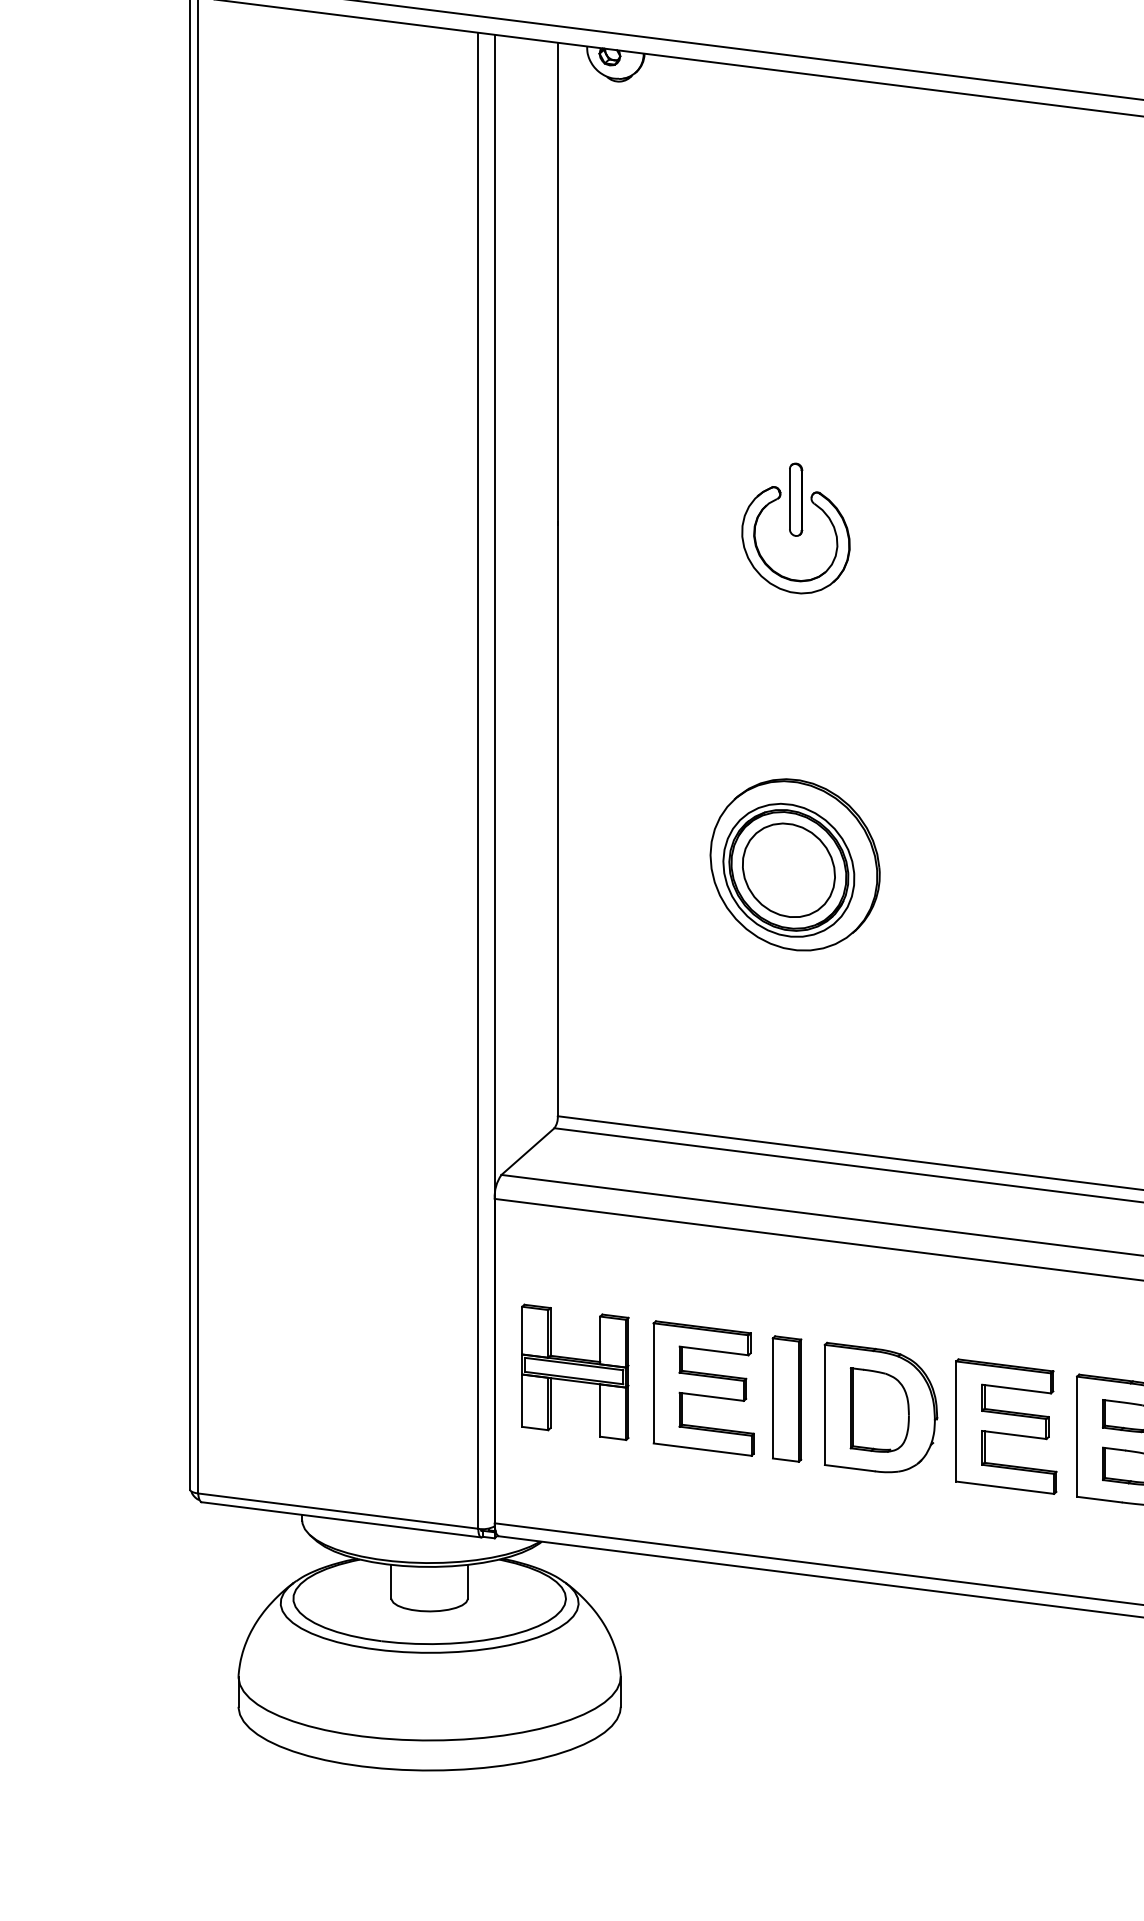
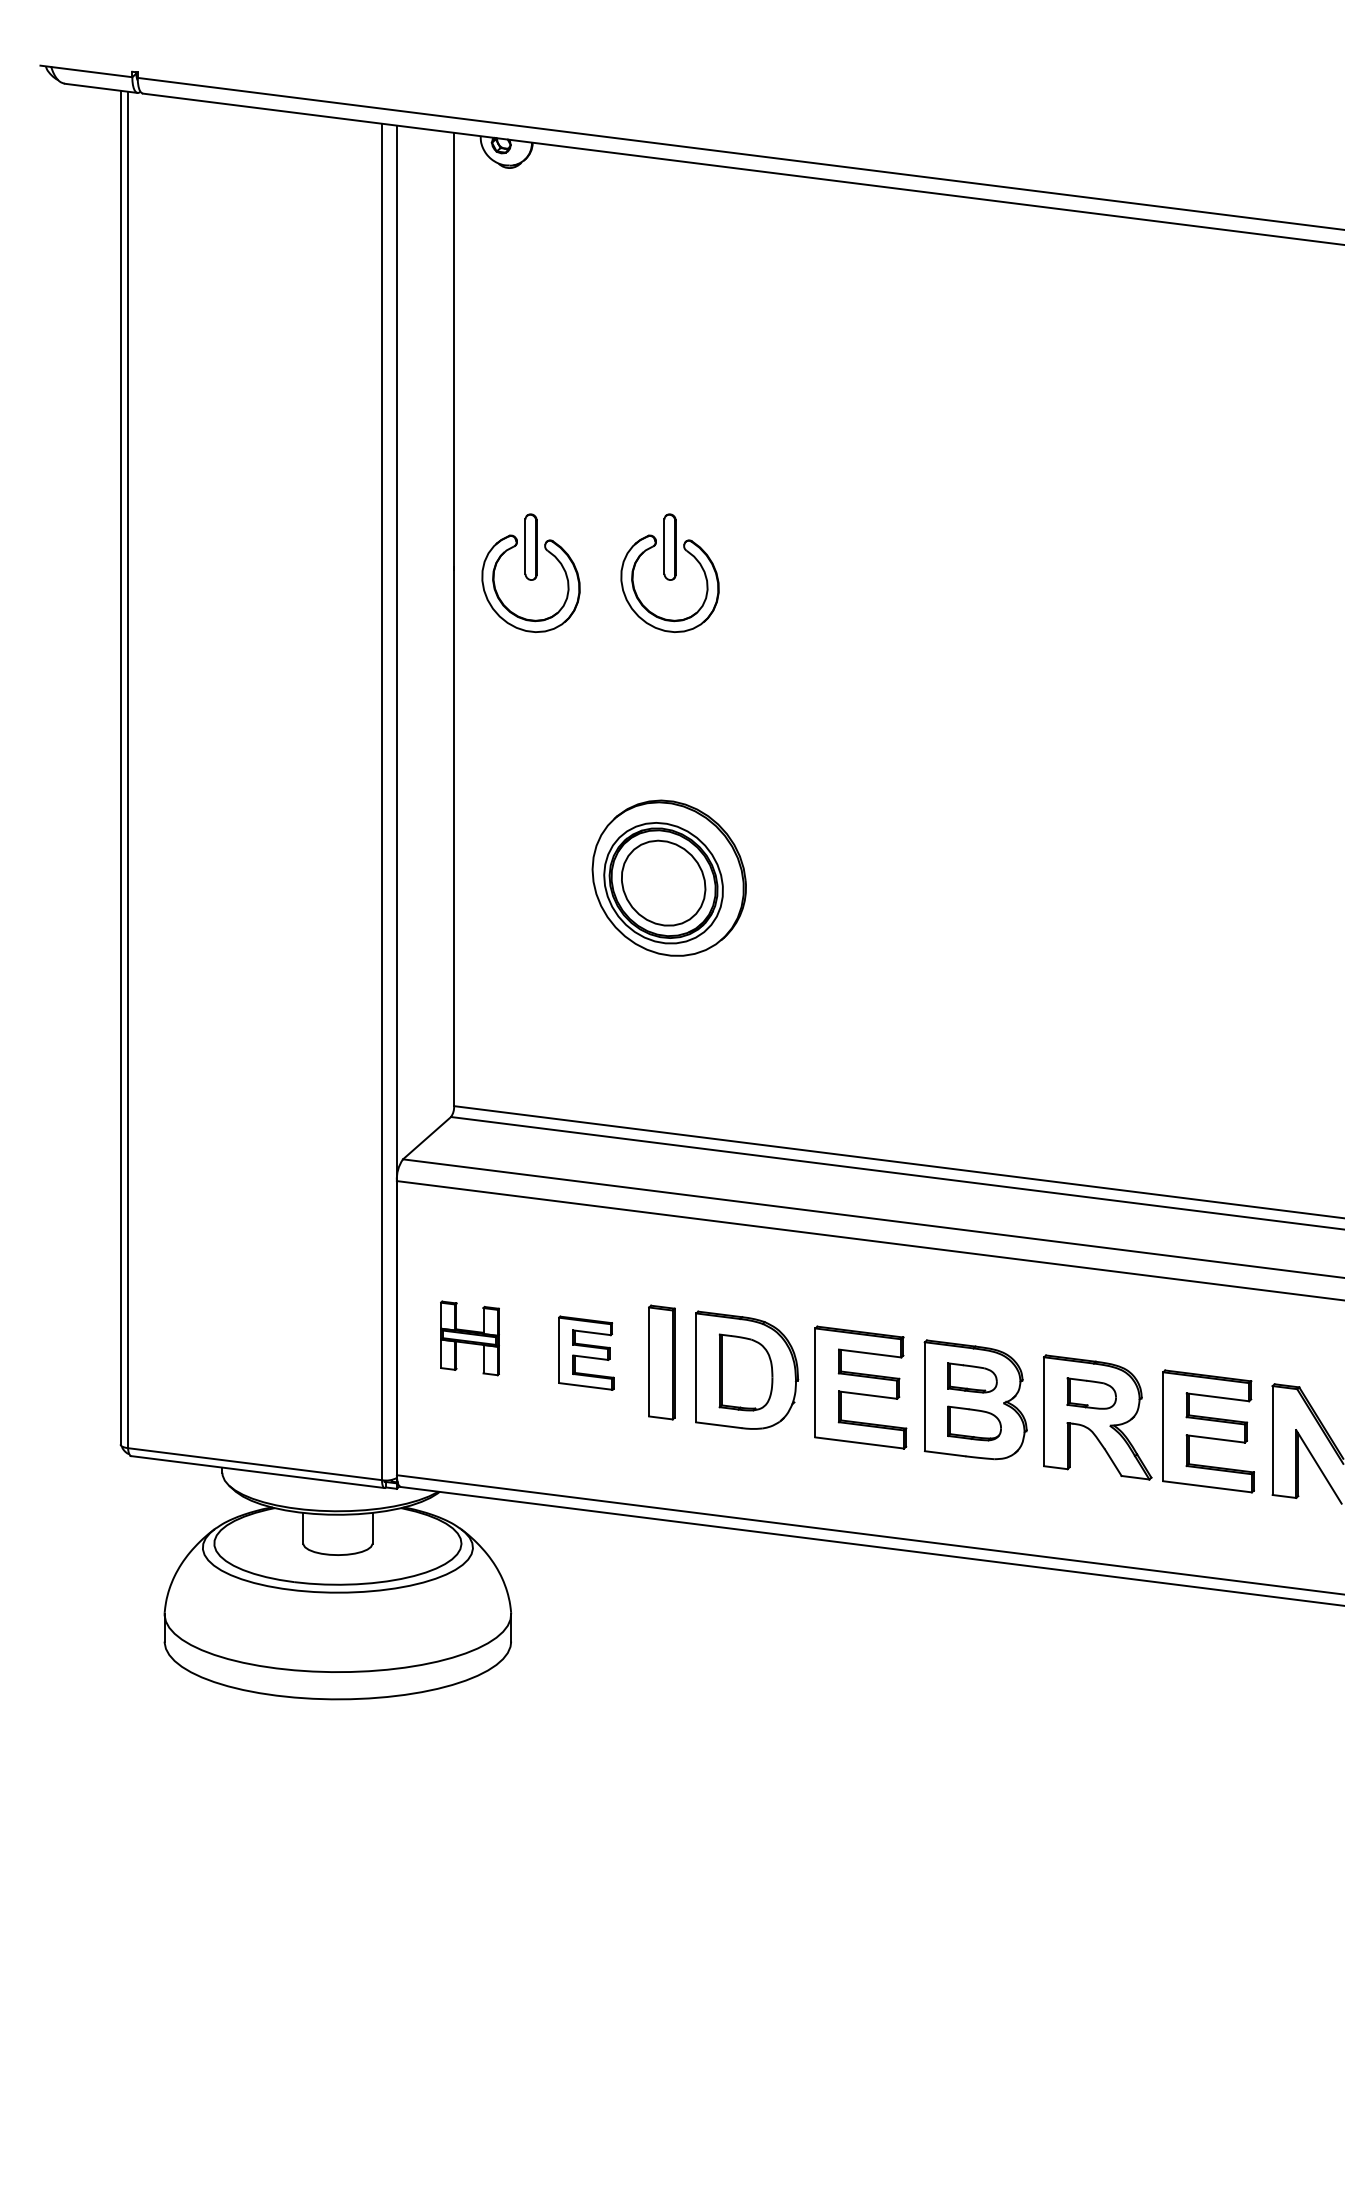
part: (642, 527) -> (530, 572), added
part: (574, 1372) -> (469, 1338), size x0.6
part: (703, 1389) -> (586, 1353), size x0.6

